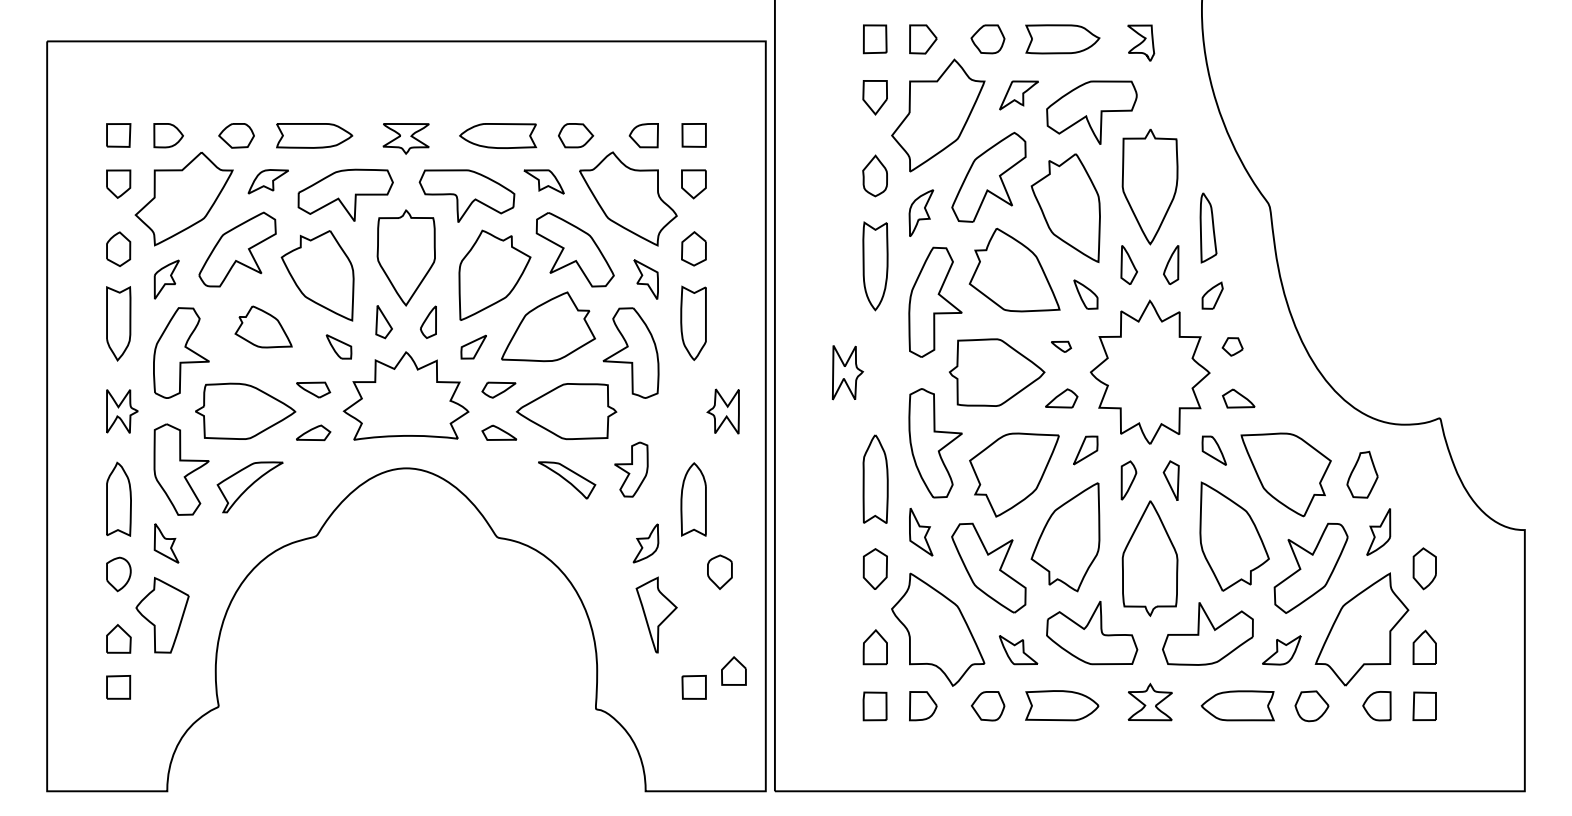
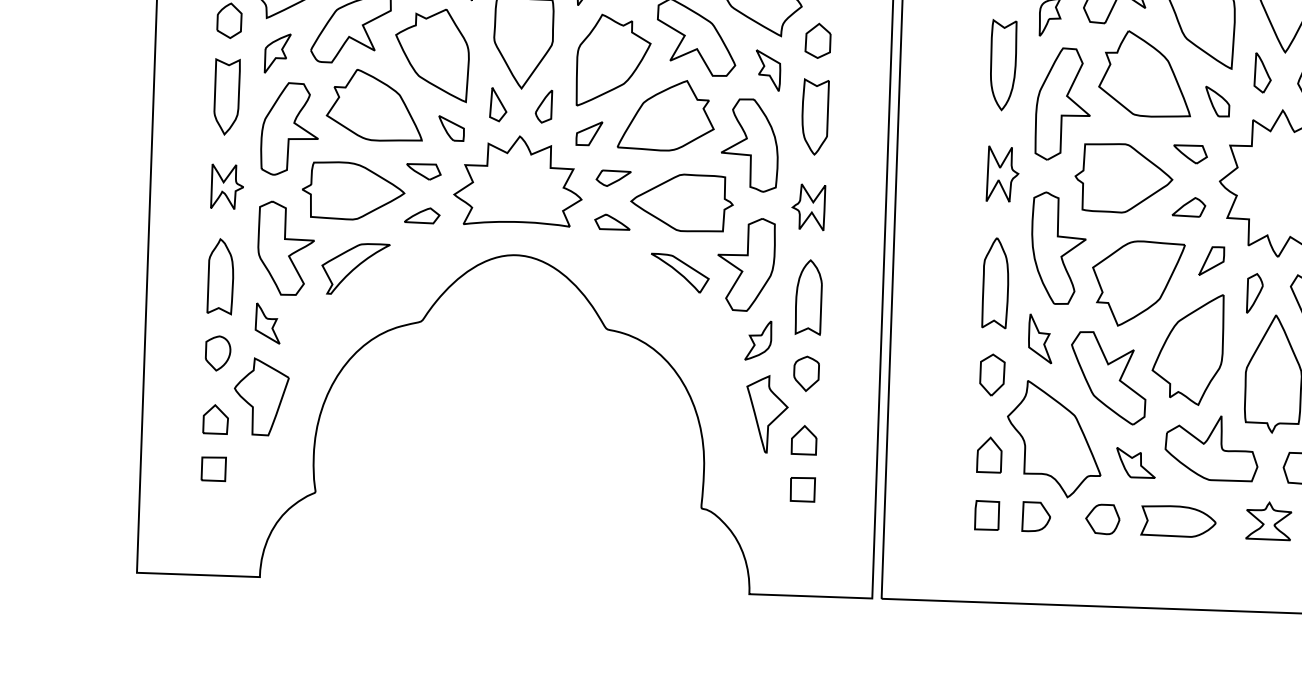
part: (263, 326) -> (374, 104), size x1.67
part: (1061, 346) -> (1190, 153), size x1.67
part: (847, 372) -> (1002, 174), moved
part: (722, 411) -> (807, 207), moved
part: (631, 469) -> (746, 264), size x1.67
part: (719, 571) -> (806, 373), moved
part: (733, 670) -> (803, 439), moved

